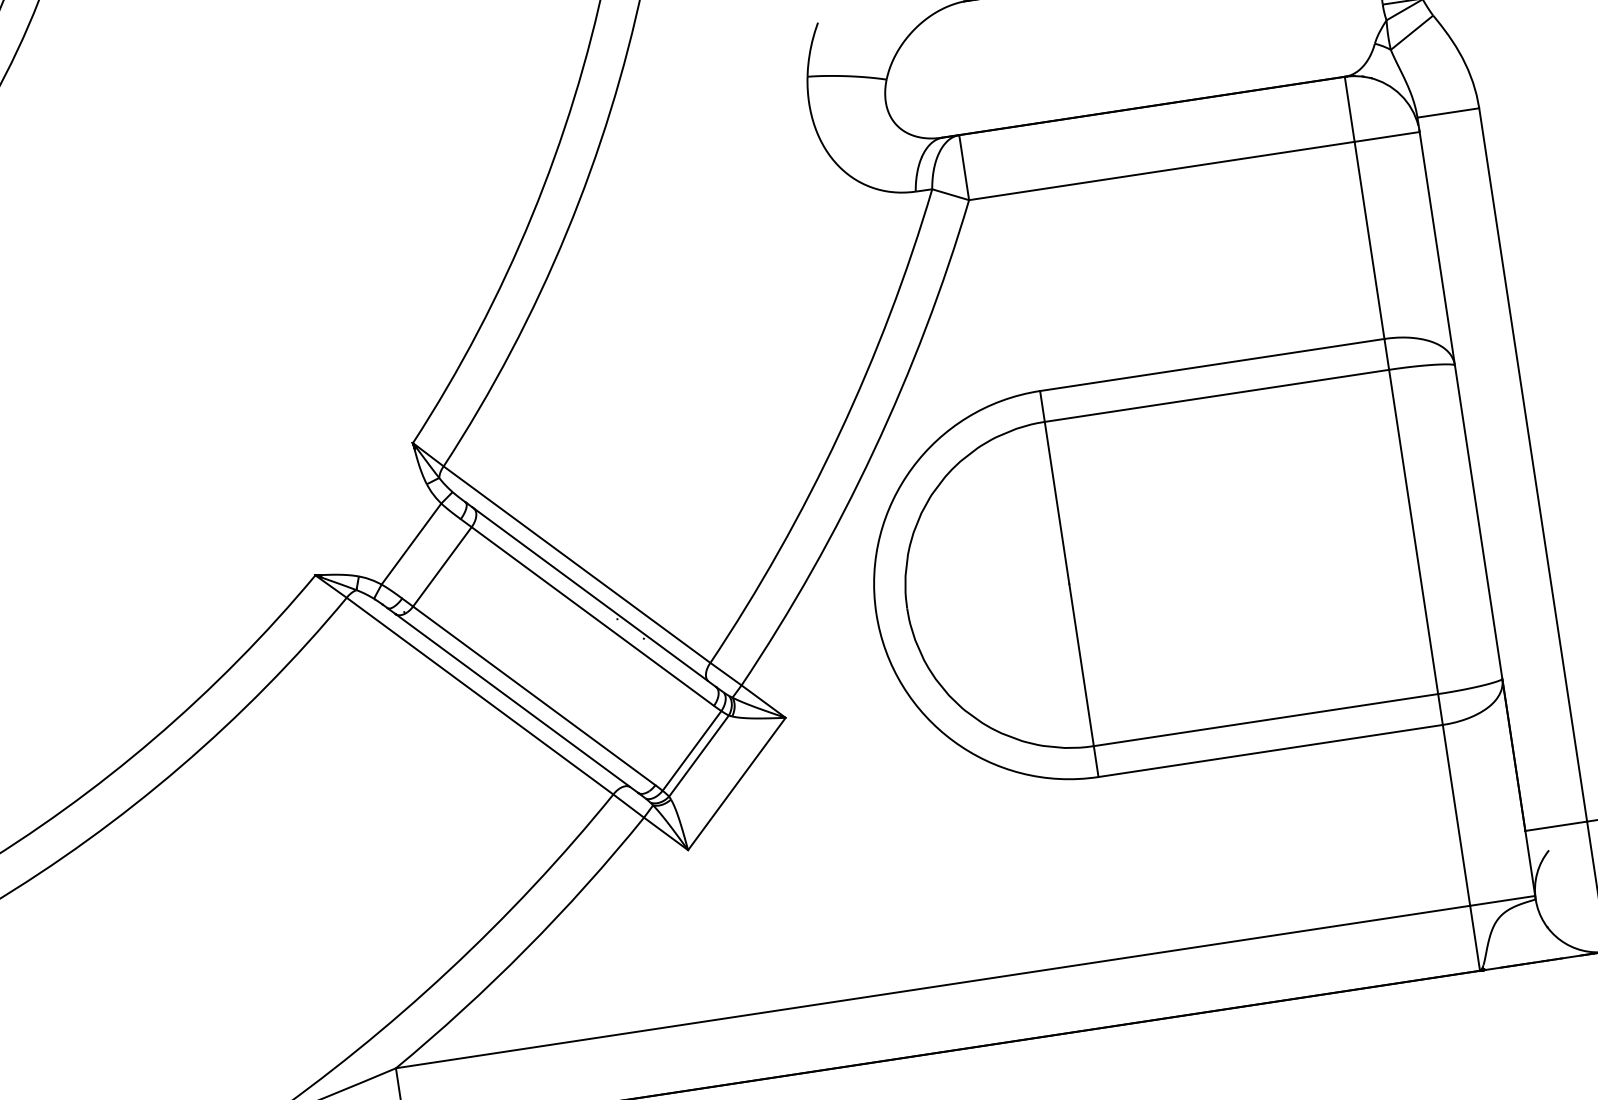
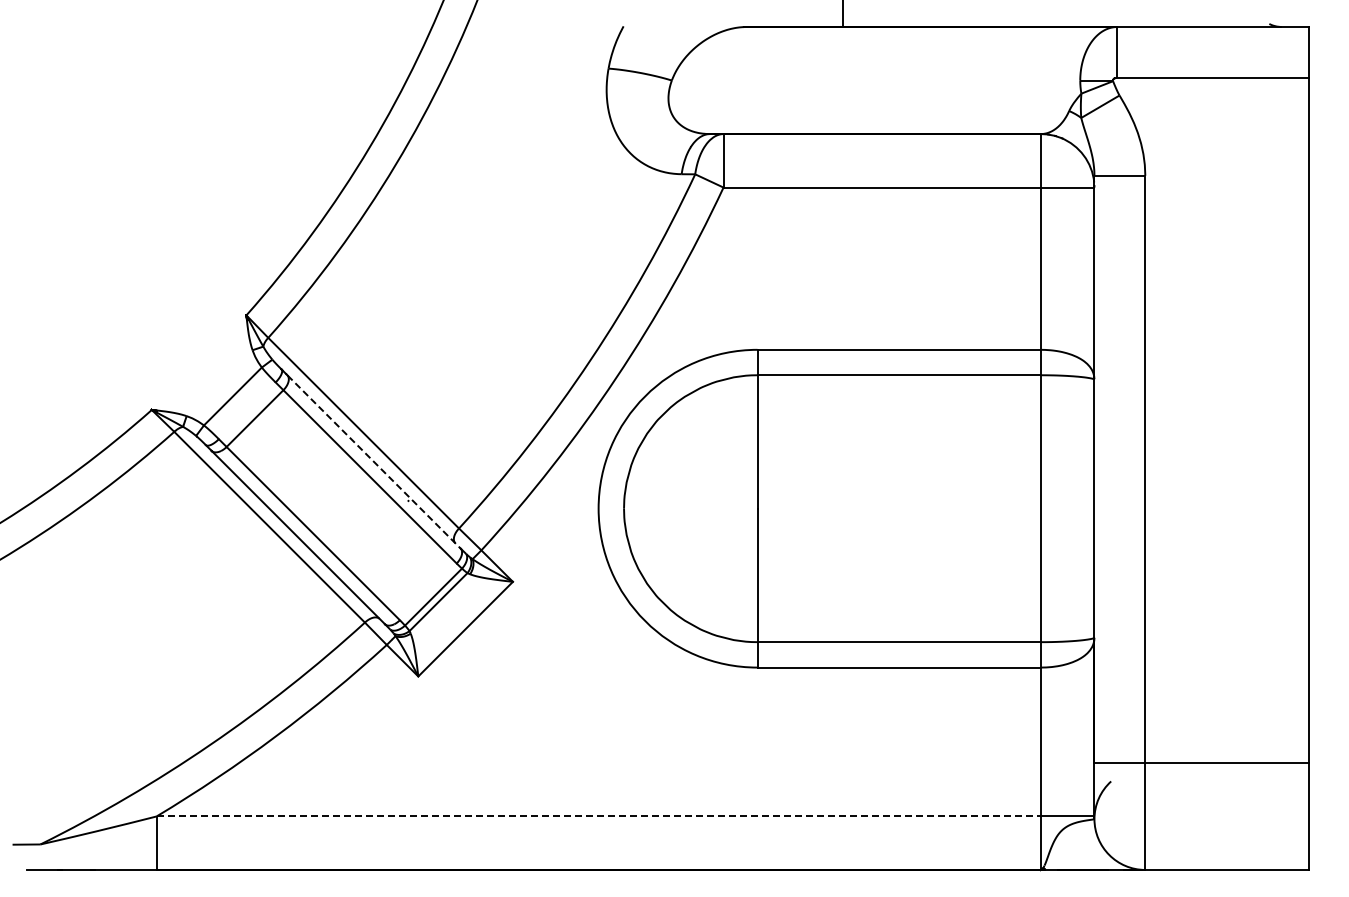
line: (595, 598) -> (374, 462), solid -> dashed
line: (933, 986) -> (599, 816), solid -> dashed

